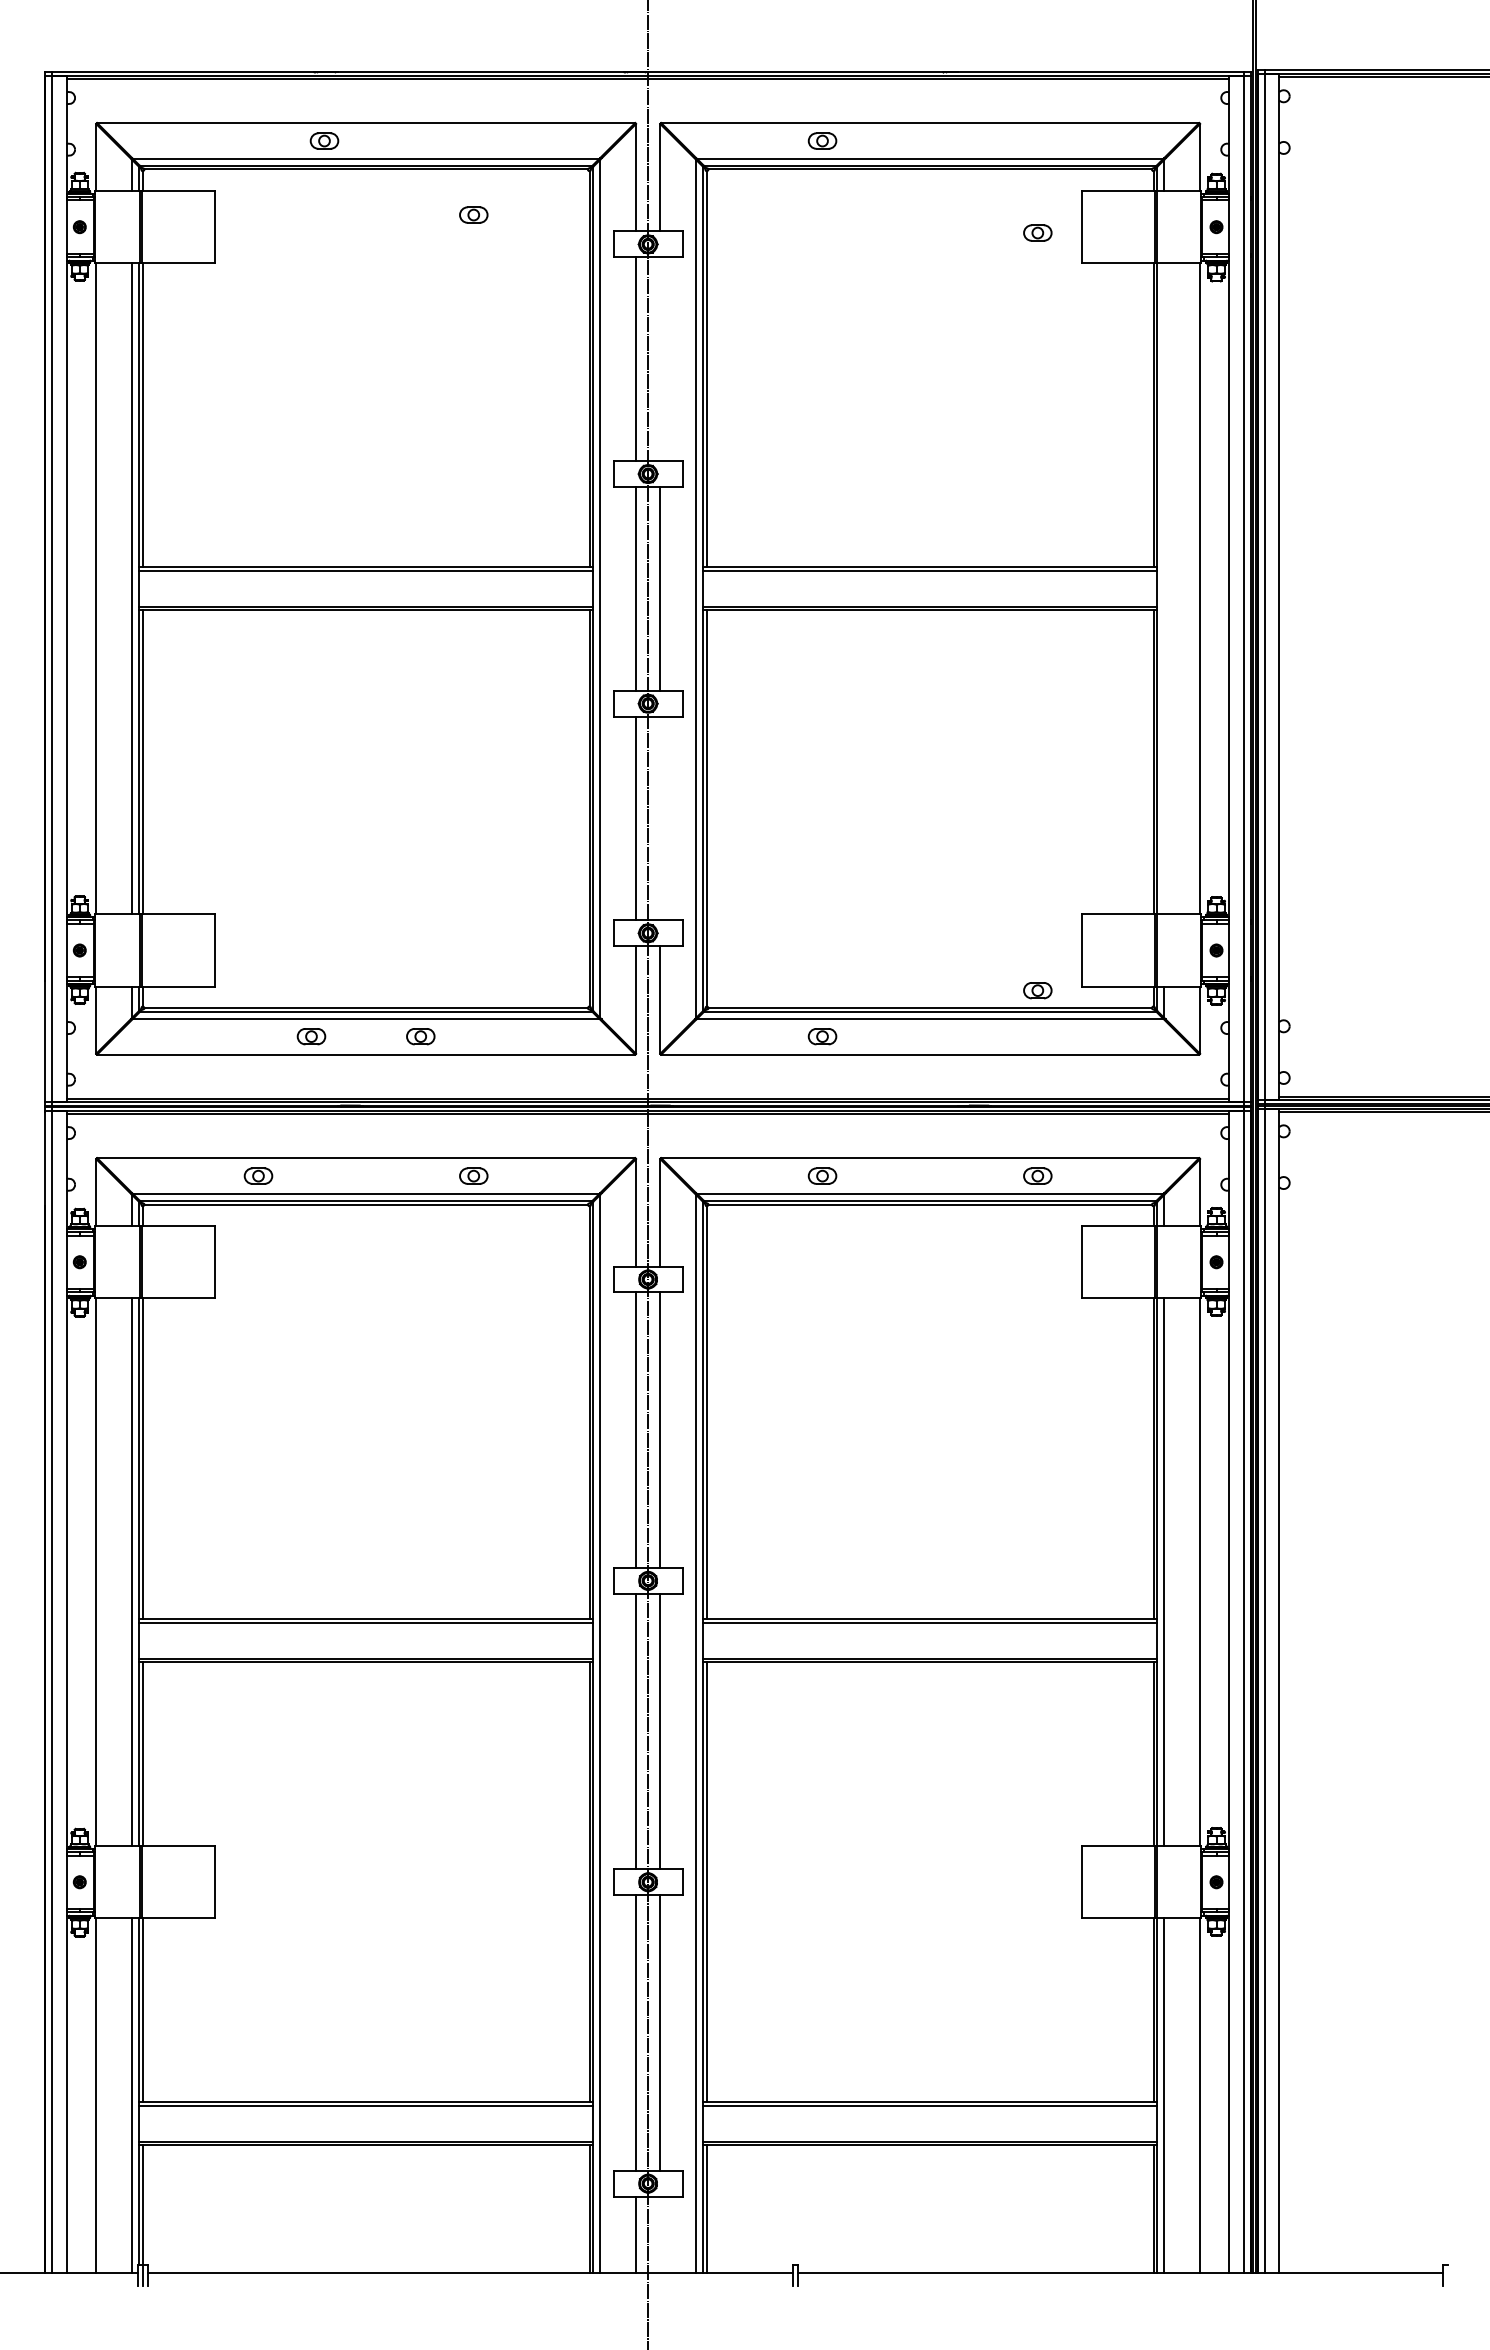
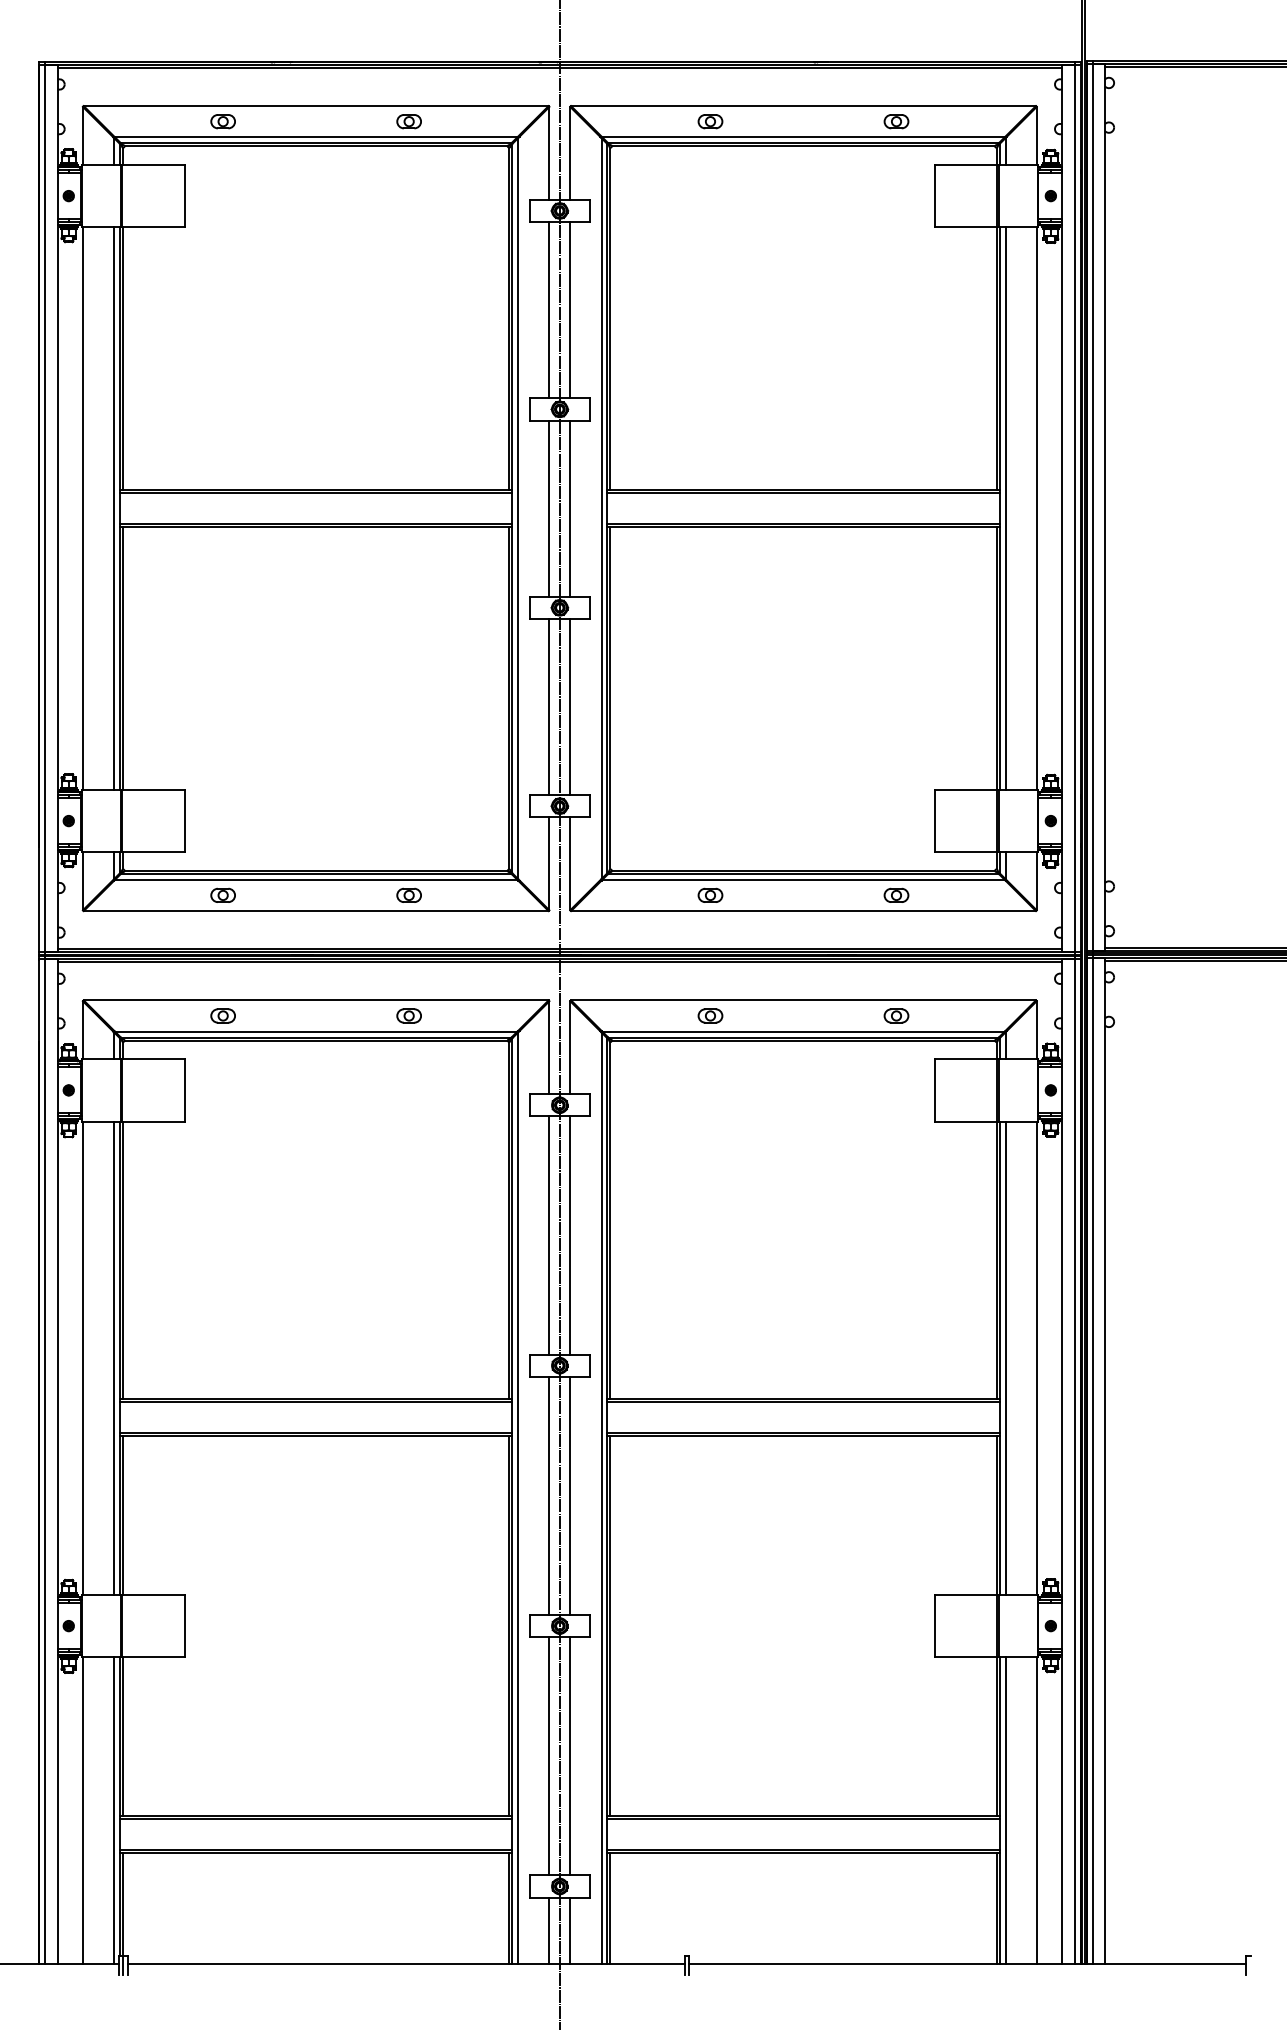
part: (324, 140) -> (223, 121), moved
part: (473, 214) -> (408, 121), moved
part: (1037, 232) -> (896, 121), moved
line: (660, 359) -> (570, 310), added
line: (1163, 588) -> (1005, 508), added
line: (660, 818) -> (570, 706), added
part: (1037, 990) -> (896, 895), moved
part: (311, 1036) -> (223, 895), moved
part: (420, 1036) -> (408, 895), moved
line: (660, 2234) -> (570, 1930), added

